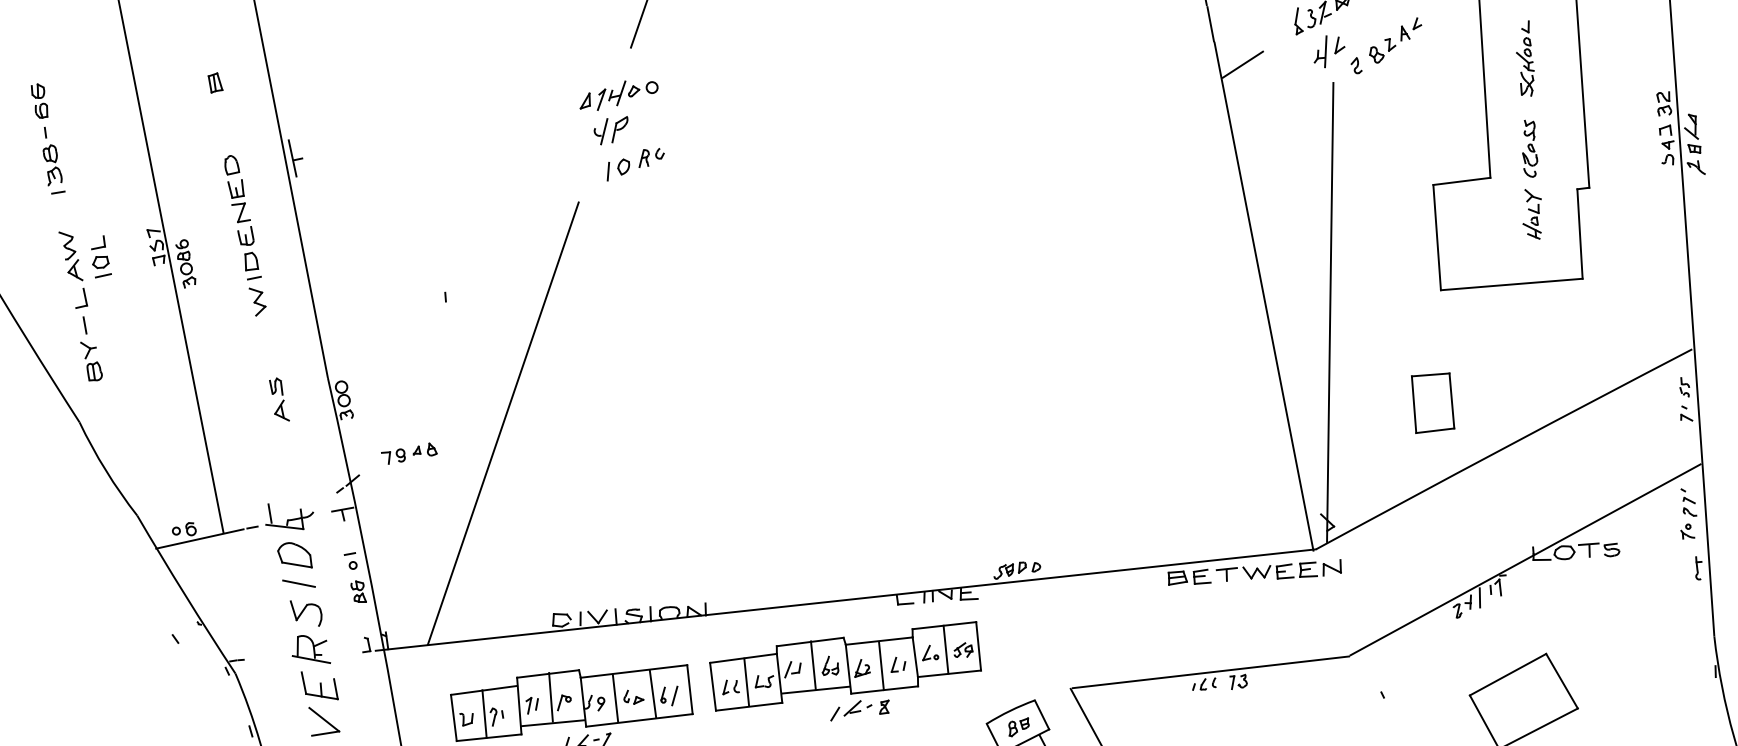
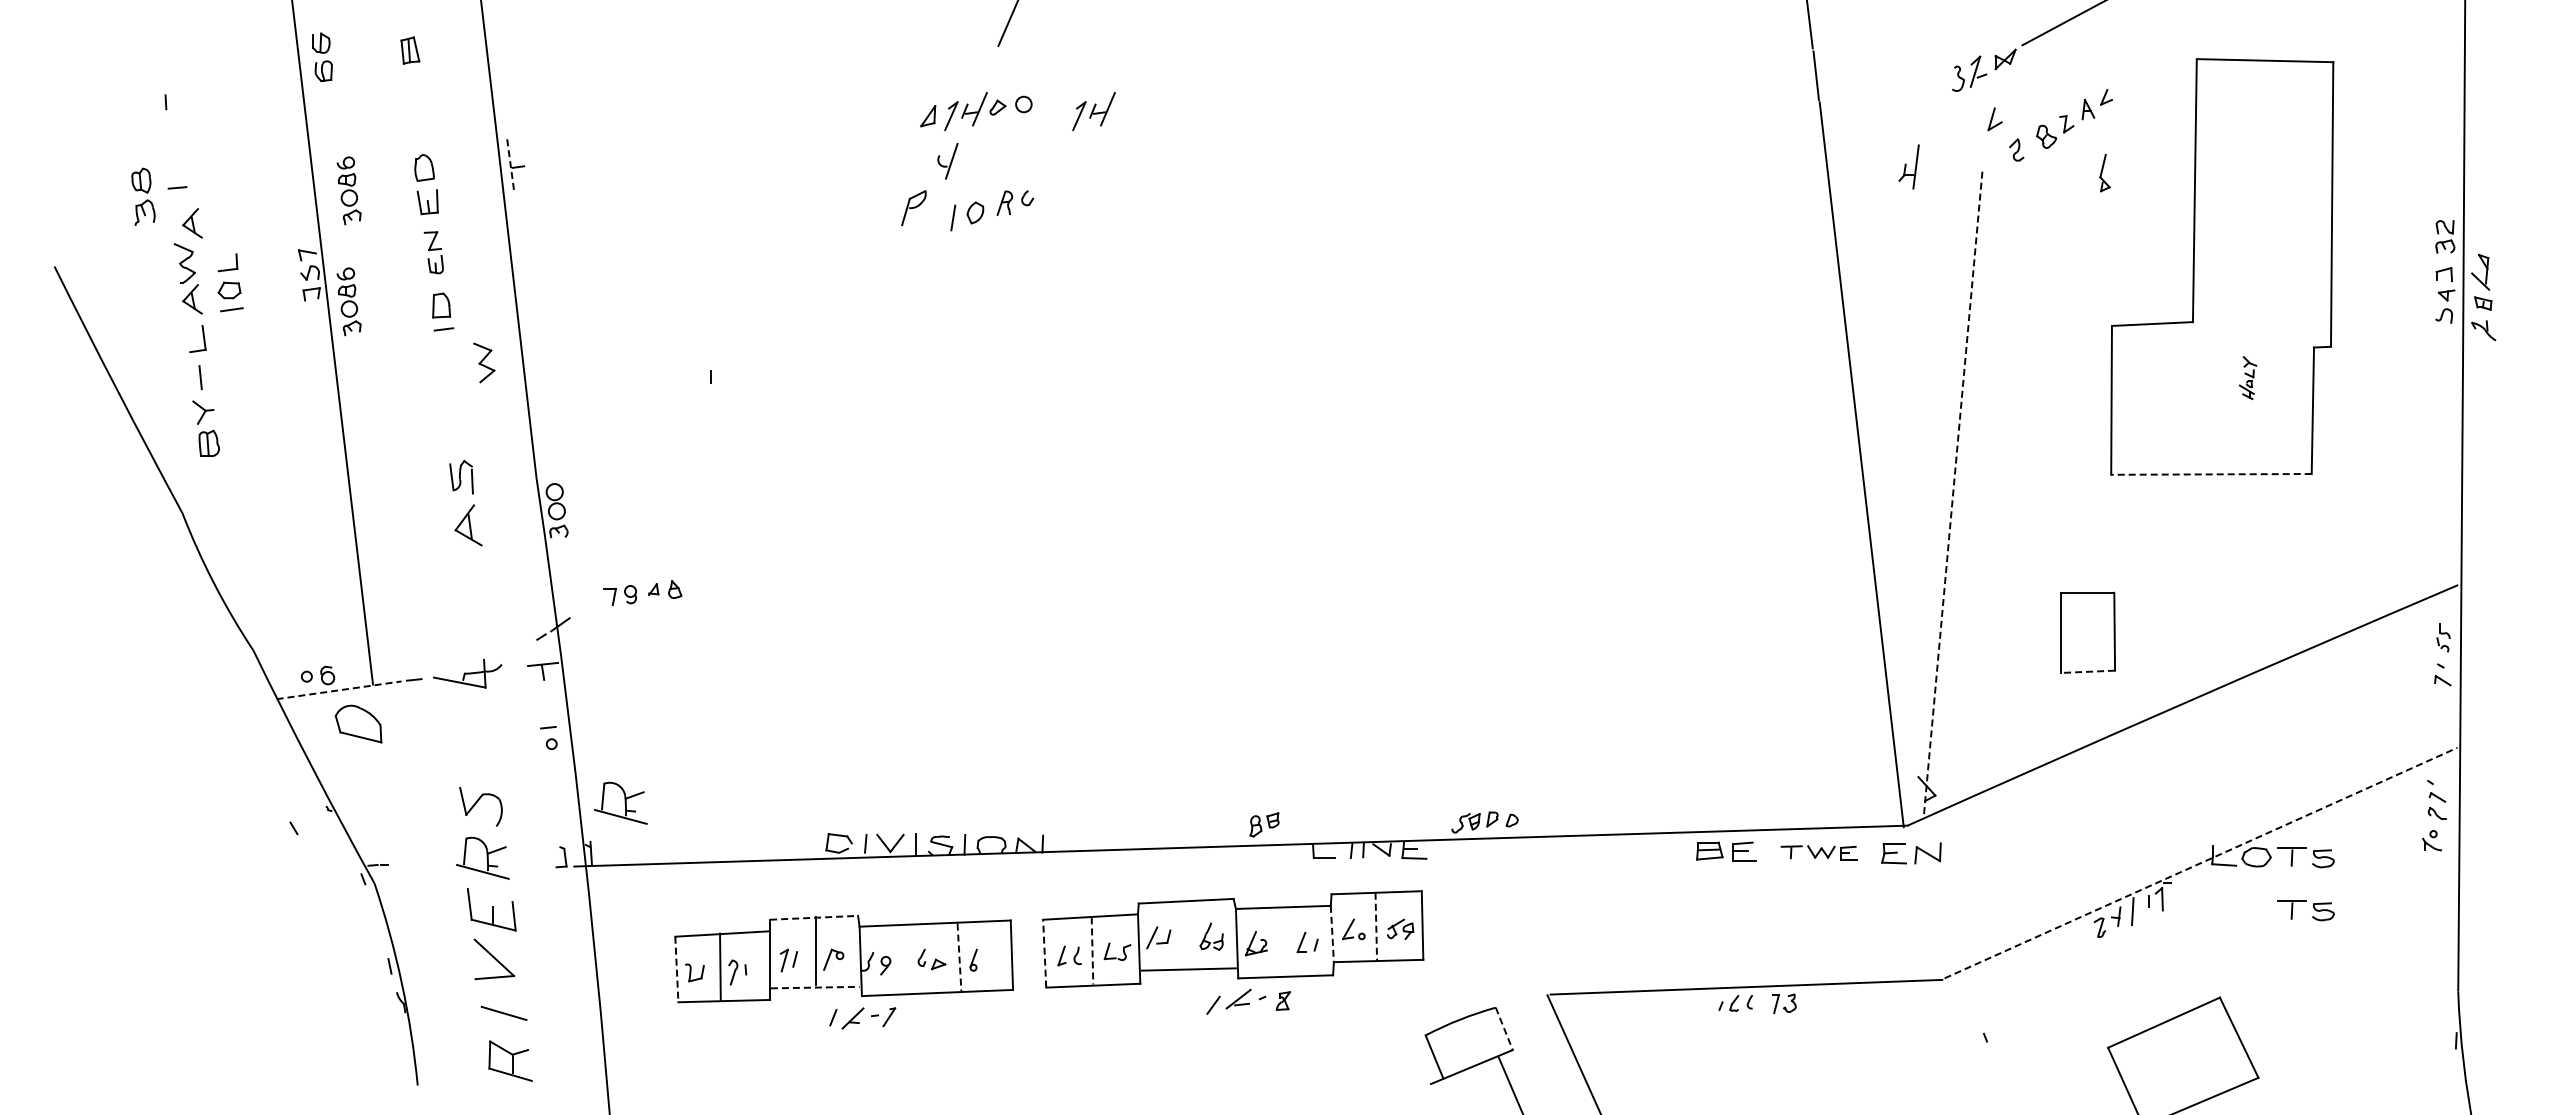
part: (1298, 21) -> (2104, 173), moved
part: (1320, 51) -> (1908, 166), moved
part: (1525, 58) -> (2254, 158), removed
line: (1242, 64) -> (1856, 136), removed
part: (701, 88) -> (1093, 111), added
part: (39, 100) -> (322, 56), moved
part: (619, 129) -> (913, 208), moved
part: (1529, 148) -> (2250, 285), removed
line: (292, 158) -> (510, 165), solid -> dashed
part: (52, 165) -> (143, 196), moved
part: (179, 185) -> (348, 190), added
part: (1531, 214) -> (2247, 377), size x0.6
part: (70, 216) -> (192, 223), added
part: (242, 224) -> (433, 252), size x0.7
line: (1511, 284) -> (2210, 474), solid -> dashed
part: (258, 301) -> (484, 362), moved
line: (1330, 312) -> (1953, 494), solid -> dashed
part: (279, 400) -> (465, 503), size x1.4
line: (503, 423) -> (778, 560), removed
line: (1434, 430) -> (2087, 671), solid -> dashed
line: (270, 513) -> (440, 662), removed
line: (200, 539) -> (339, 690), solid -> dashed
part: (294, 555) -> (358, 723), moved
line: (1525, 559) -> (2201, 862), solid -> dashed
part: (1698, 568) -> (2443, 893), removed
part: (1254, 573) -> (1818, 852), size x0.7
line: (298, 583) -> (473, 763), removed
part: (1607, 585) -> (2313, 908), added
part: (358, 591) -> (556, 781), removed
part: (404, 602) -> (620, 802), added
line: (946, 649) -> (1376, 926), solid -> dashed
line: (915, 657) -> (1332, 934), solid -> dashed
line: (812, 665) -> (1187, 934), removed
line: (881, 665) -> (1283, 942), removed
line: (548, 673) -> (814, 917), solid -> dashed
line: (746, 681) -> (1092, 950), solid -> dashed
line: (712, 686) -> (1044, 953), solid -> dashed
line: (653, 694) -> (959, 957), solid -> dashed
line: (674, 696) -> (989, 962), removed
line: (615, 698) -> (906, 959), removed
line: (1042, 714) -> (1504, 1028), solid -> dashed
line: (453, 717) -> (676, 969), solid -> dashed
line: (552, 723) -> (815, 987), solid -> dashed
part: (1018, 727) -> (1264, 824), moved

